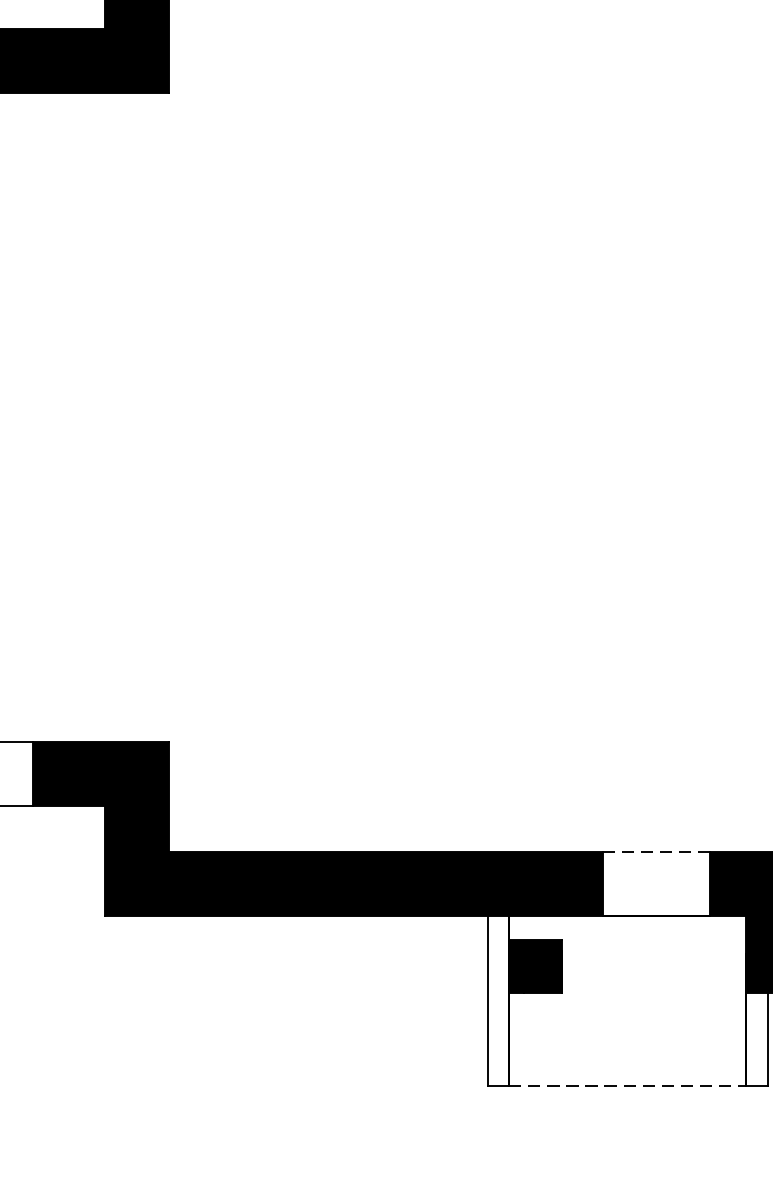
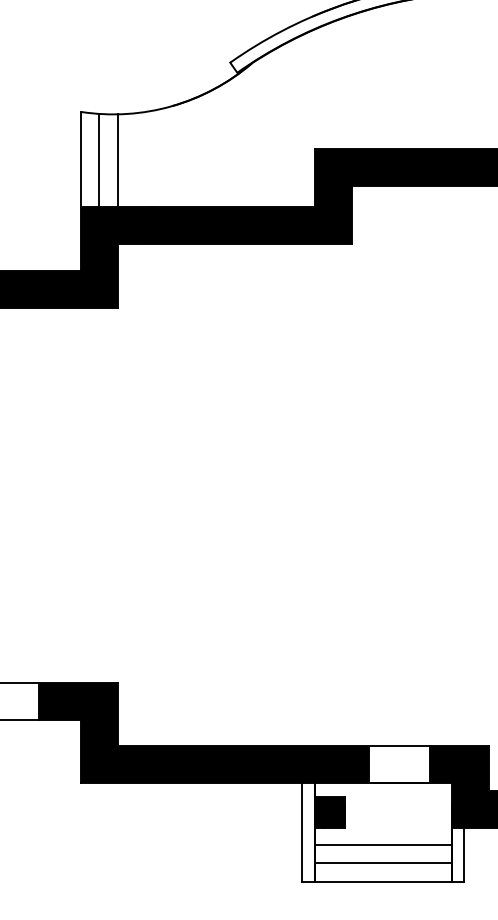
line: (656, 852) -> (399, 746), dashed -> solid
line: (626, 1021) -> (382, 844), added
line: (626, 1054) -> (382, 863), added
line: (628, 1085) -> (383, 881), dashed -> solid

